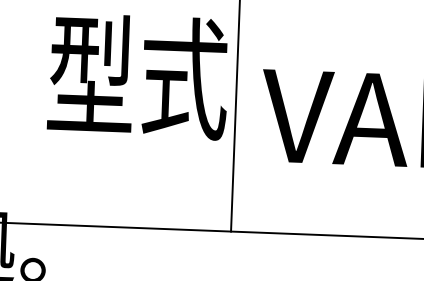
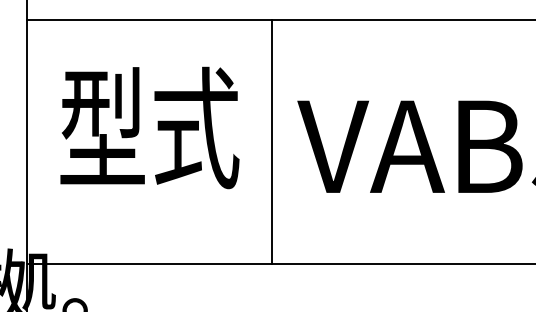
text: (137, 76) -> (149, 127), moved

